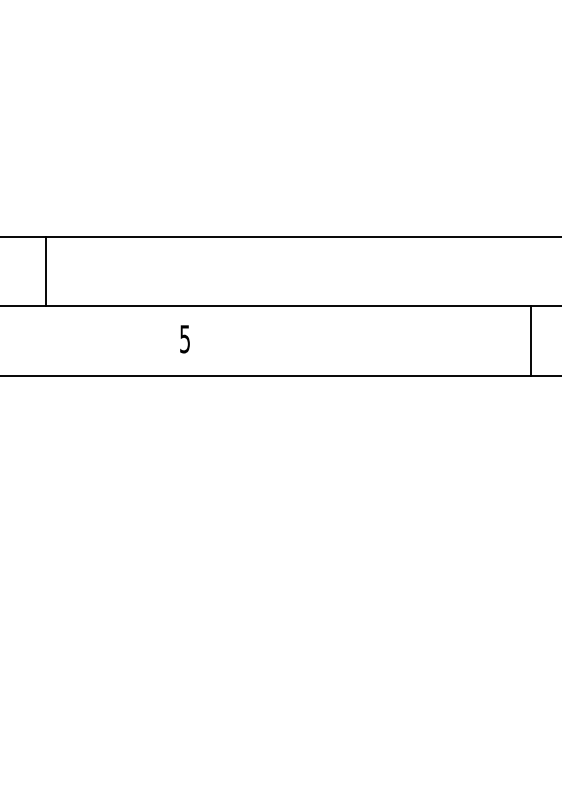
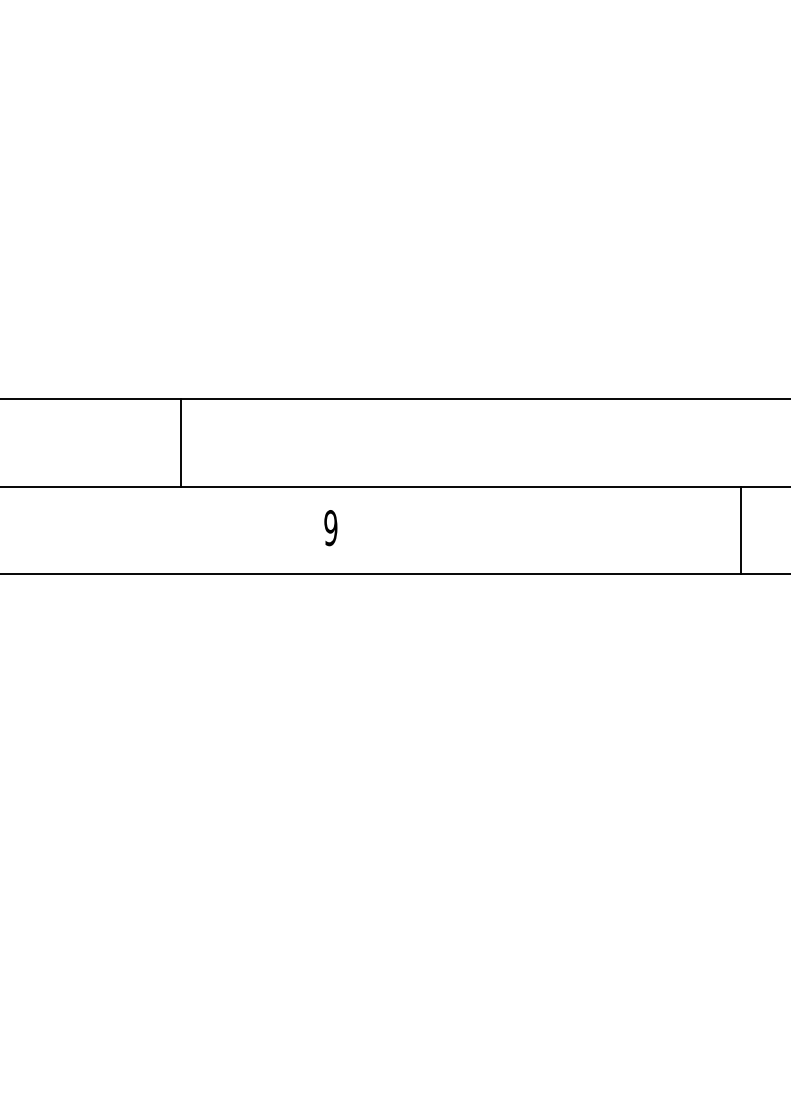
line: (45, 271) -> (180, 442), moved
text: (184, 338) -> (330, 527), 5 -> 9
line: (530, 341) -> (740, 530), moved

